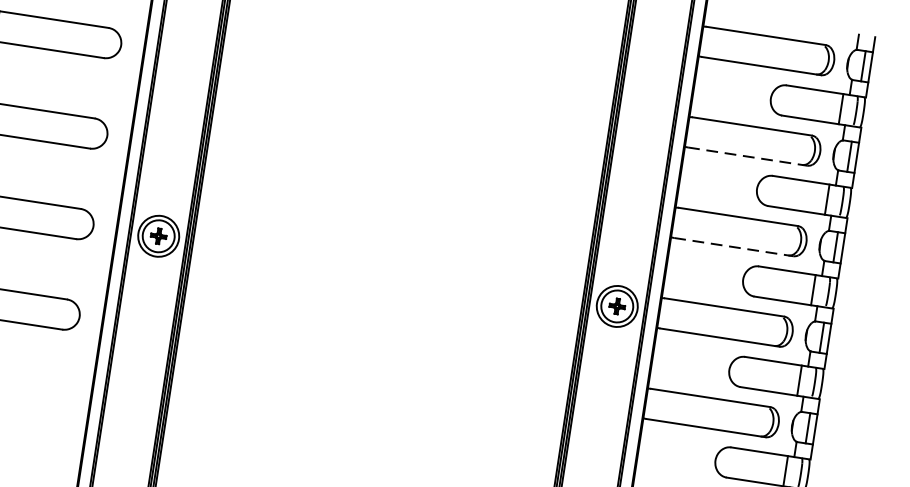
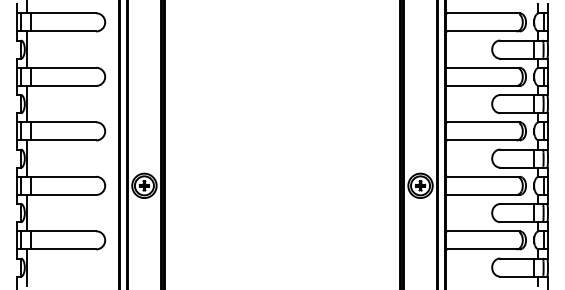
line: (747, 155) -> (483, 85), dashed -> solid
line: (733, 247) -> (483, 140), dashed -> solid

